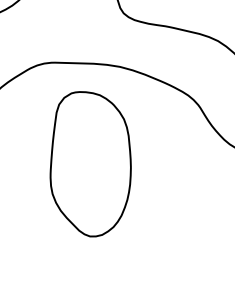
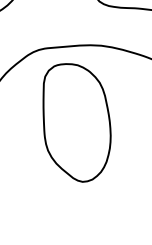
part: (90, 164) -> (76, 122), moved

